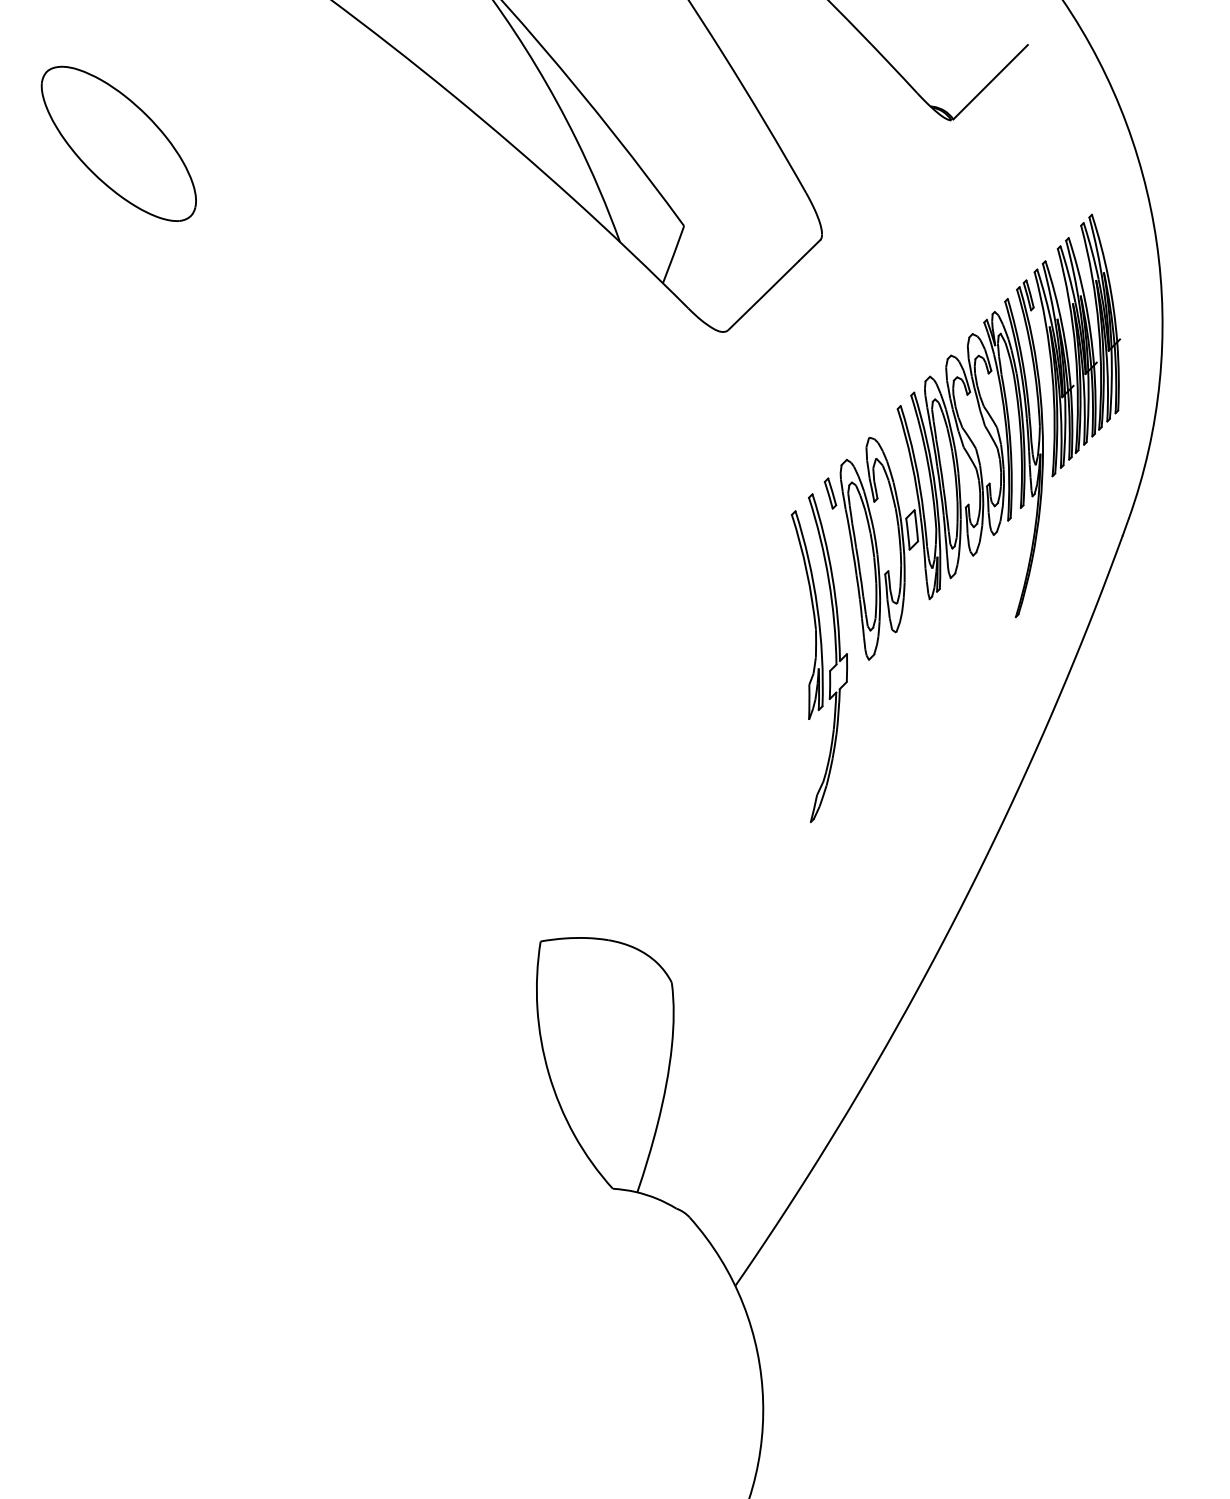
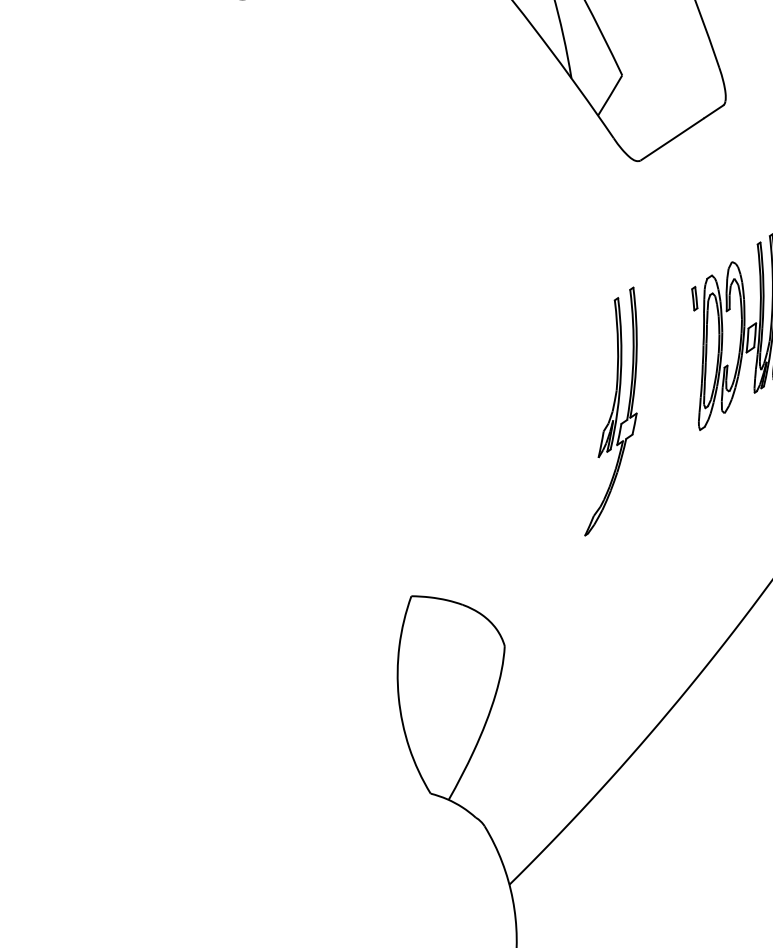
part: (818, 658) -> (614, 412), moved

